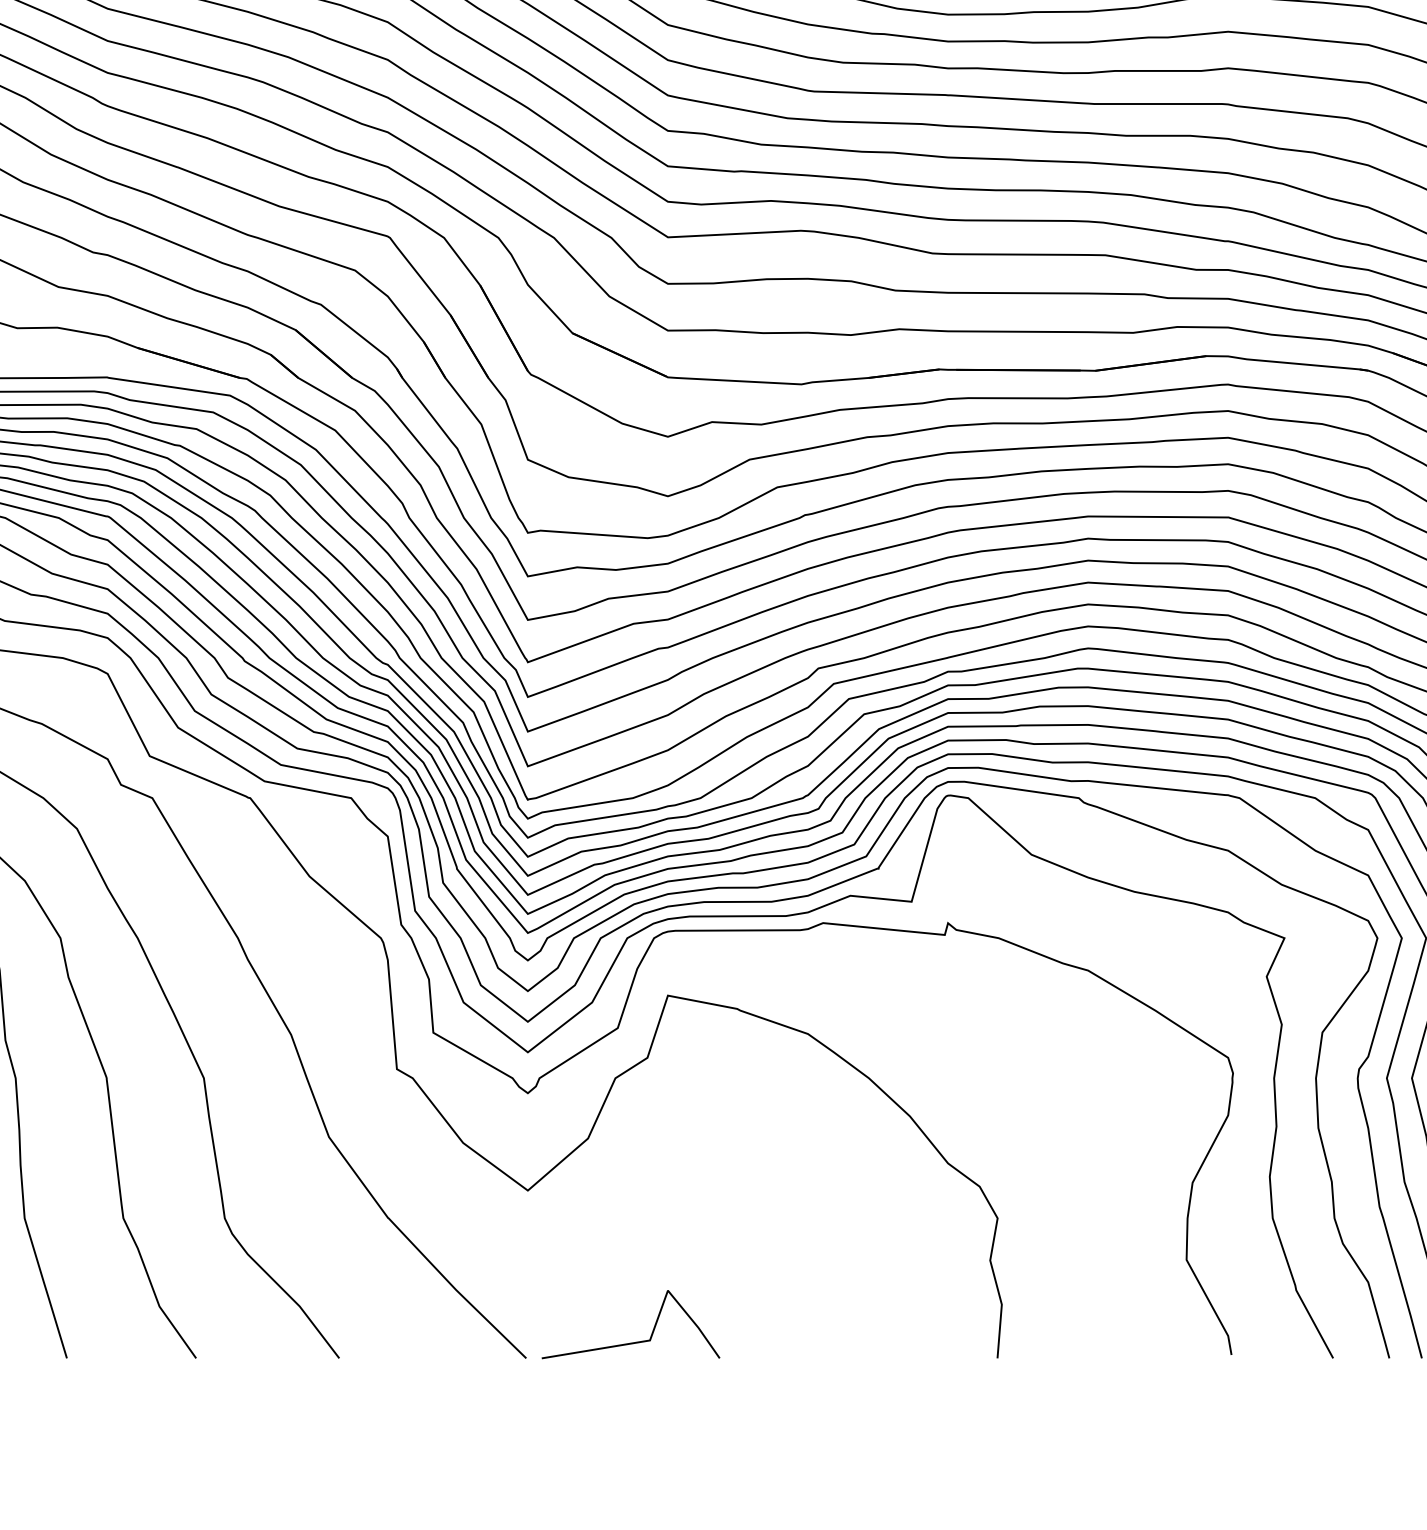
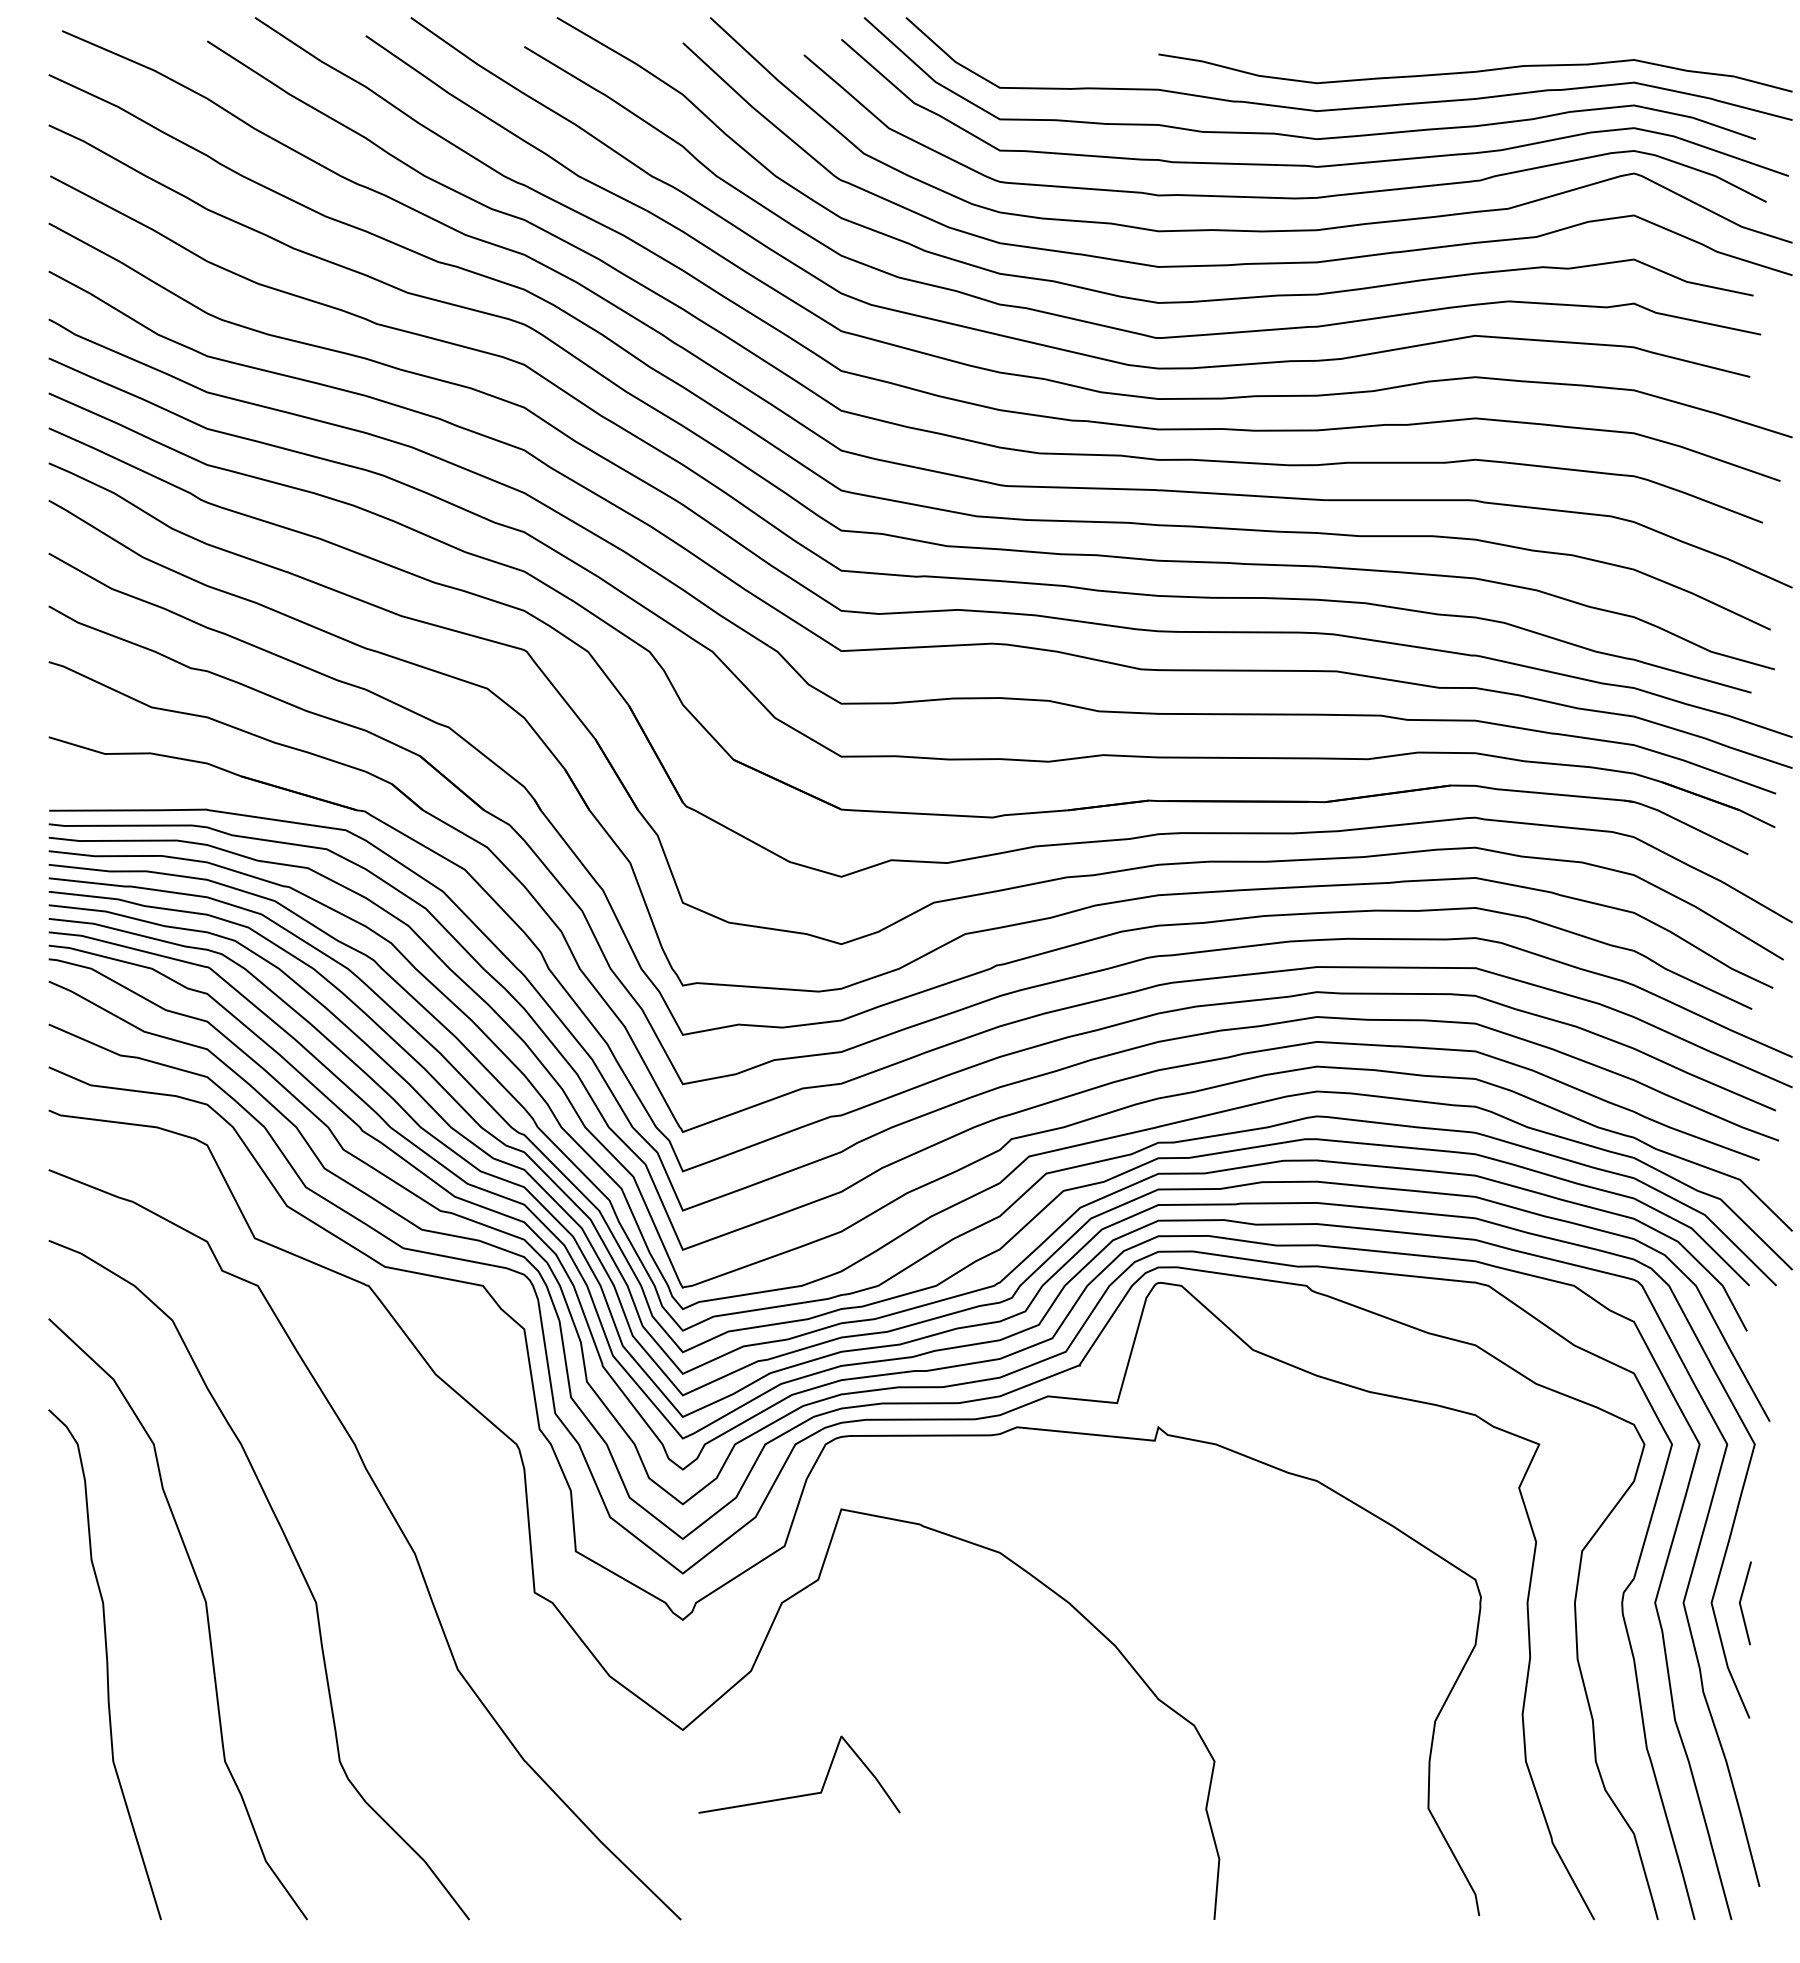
line: (633, 1342) -> (802, 1794), moved

